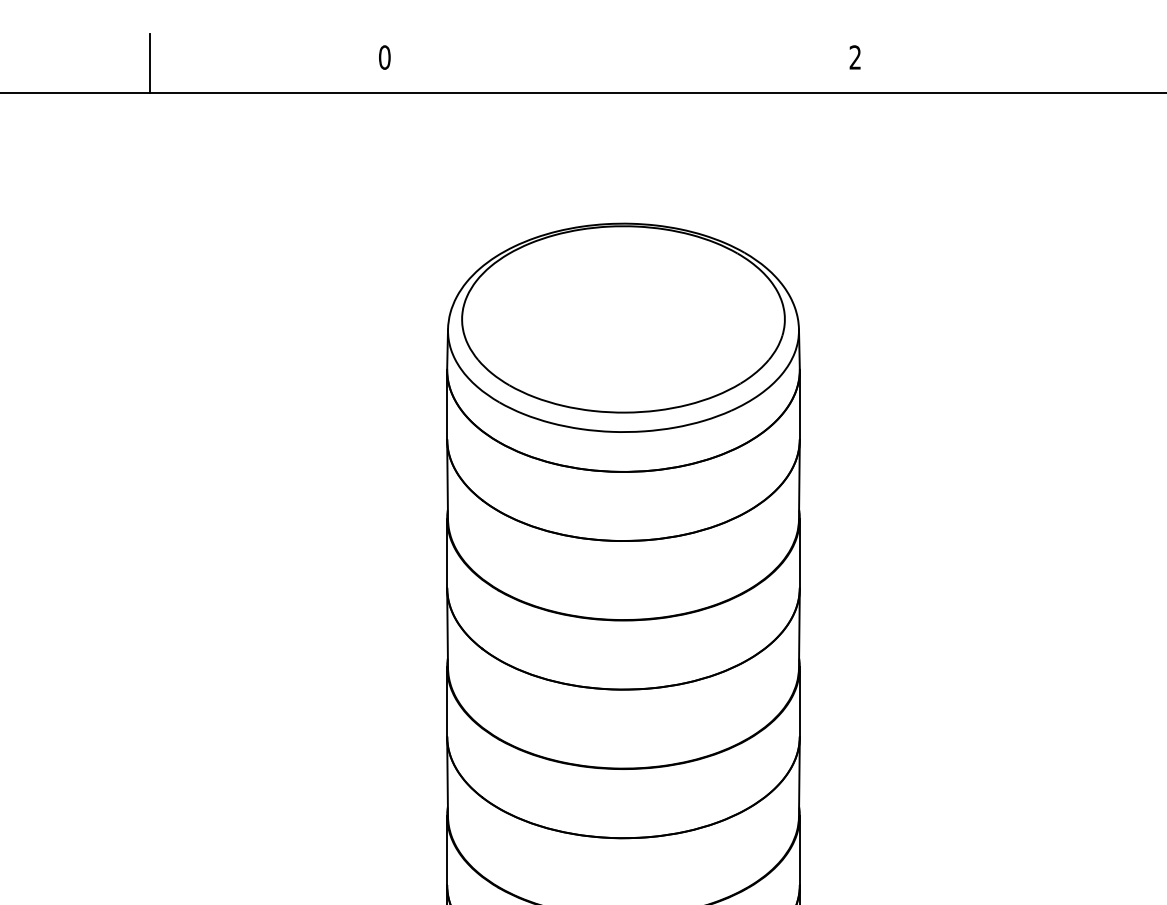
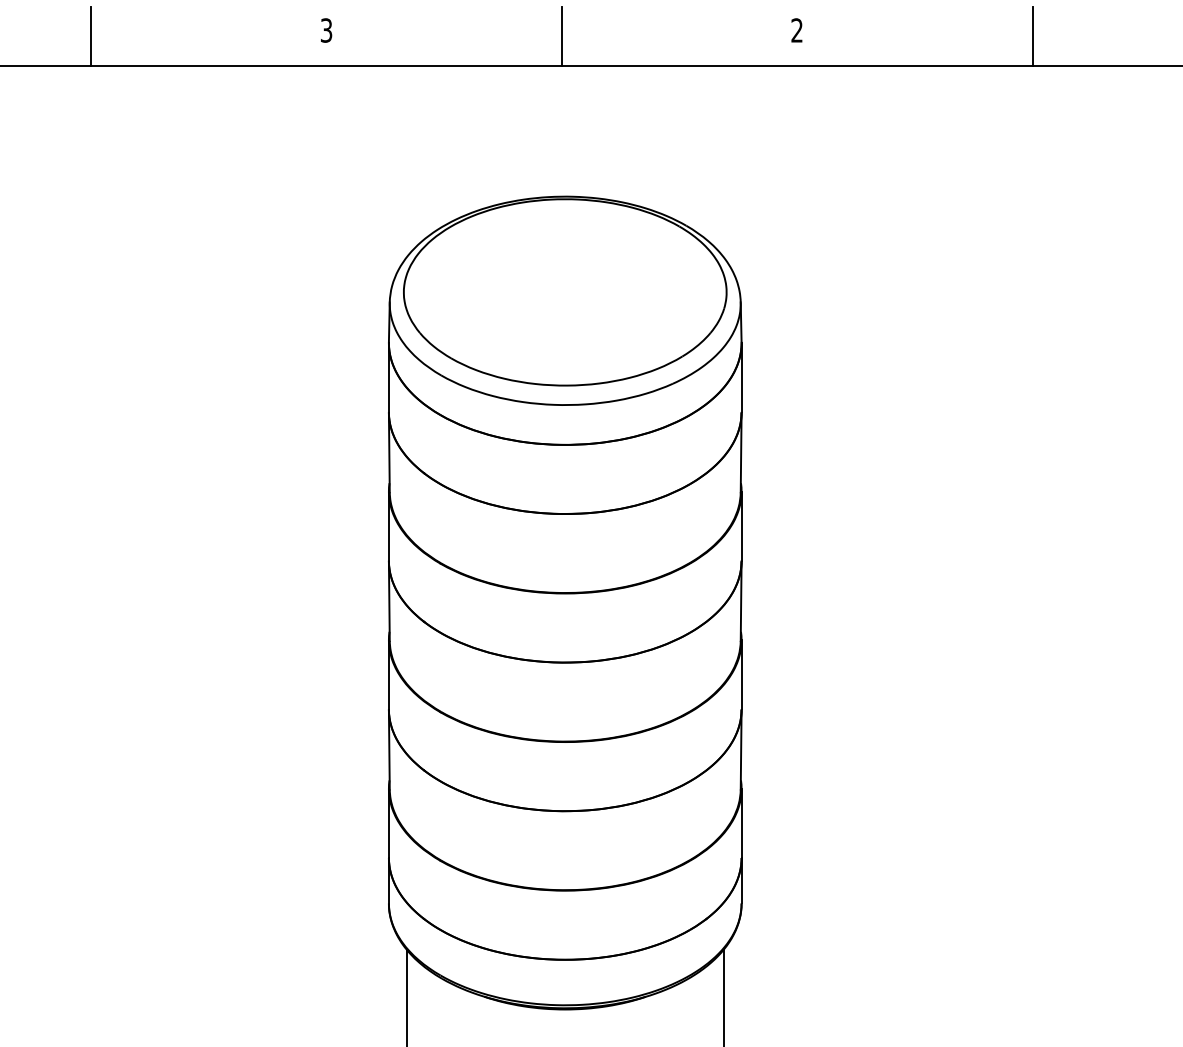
text: (384, 57) -> (326, 30), 0 -> 3
line: (619, 63) -> (561, 36), added
line: (1090, 63) -> (1032, 36), added

